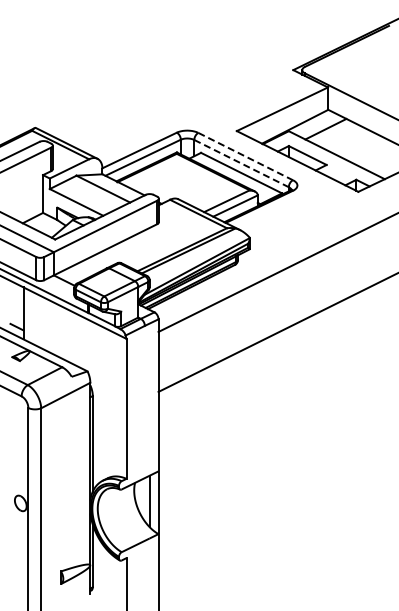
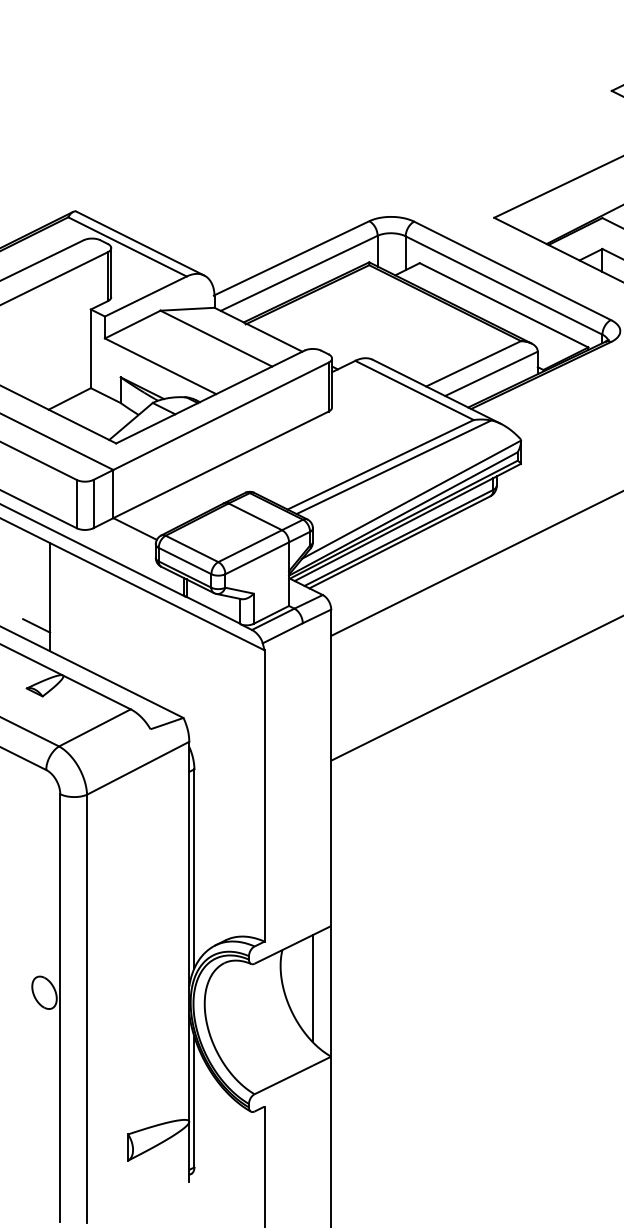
line: (245, 156) -> (512, 270), dashed -> solid
line: (241, 163) -> (503, 285), dashed -> solid

